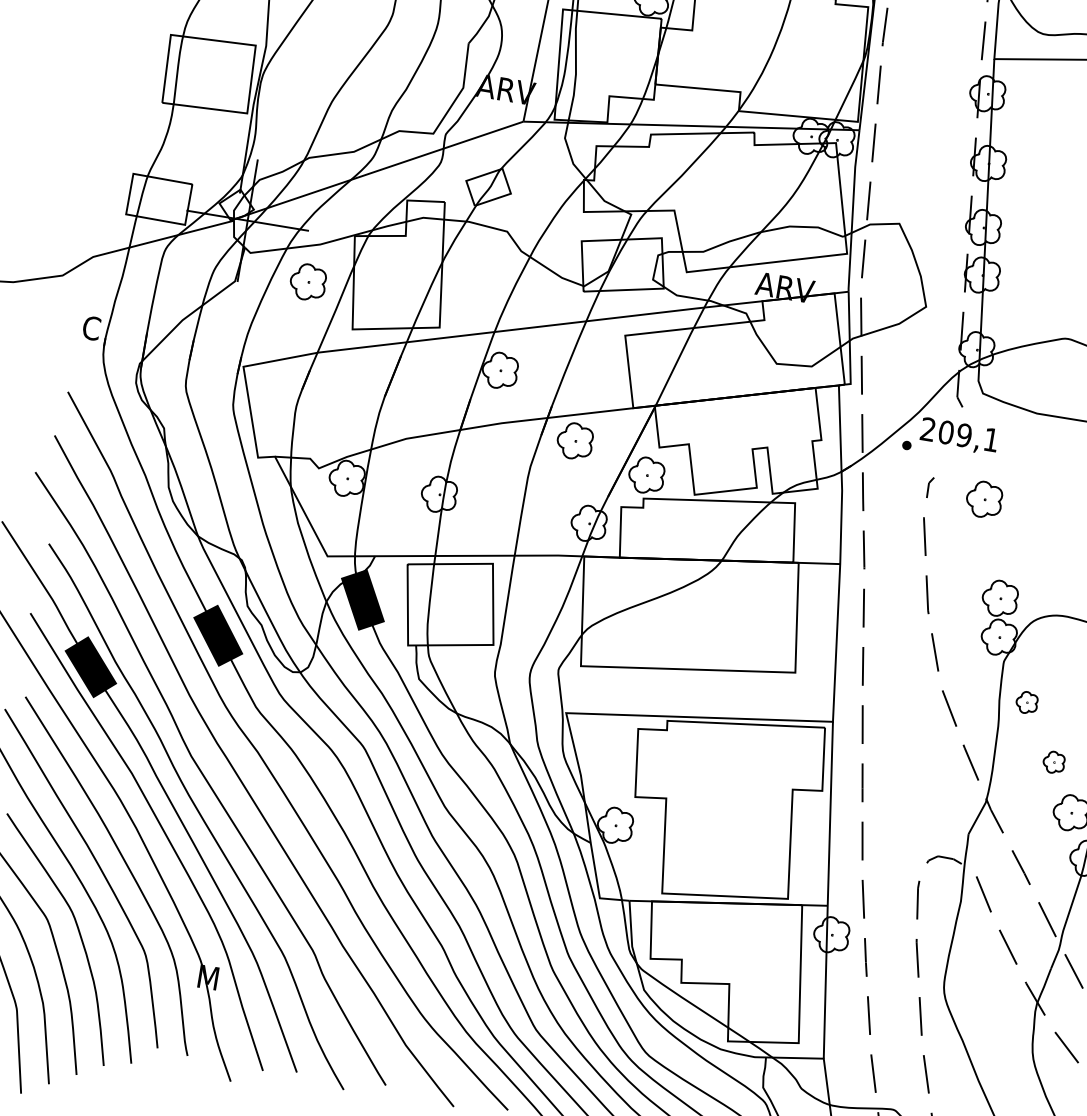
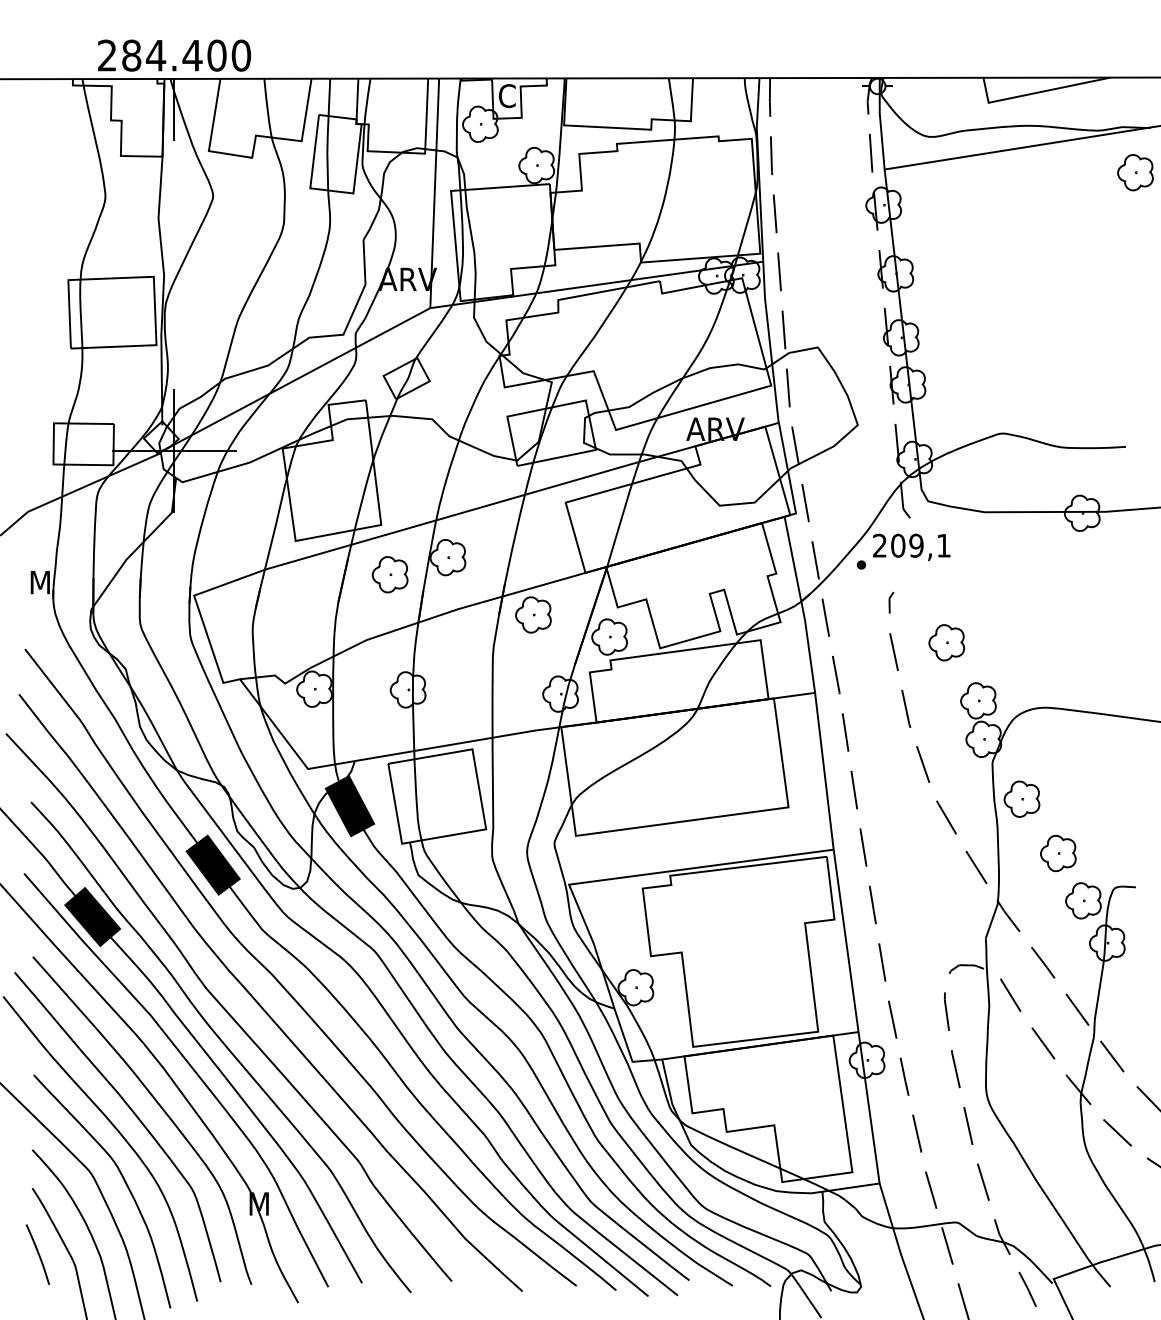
part: (307, 281) -> (389, 574), moved
text: (93, 328) -> (39, 582), C -> M
part: (984, 499) -> (946, 642), moved
part: (1026, 701) -> (1021, 798), size x1.67
part: (1054, 762) -> (1058, 853), size x1.67

